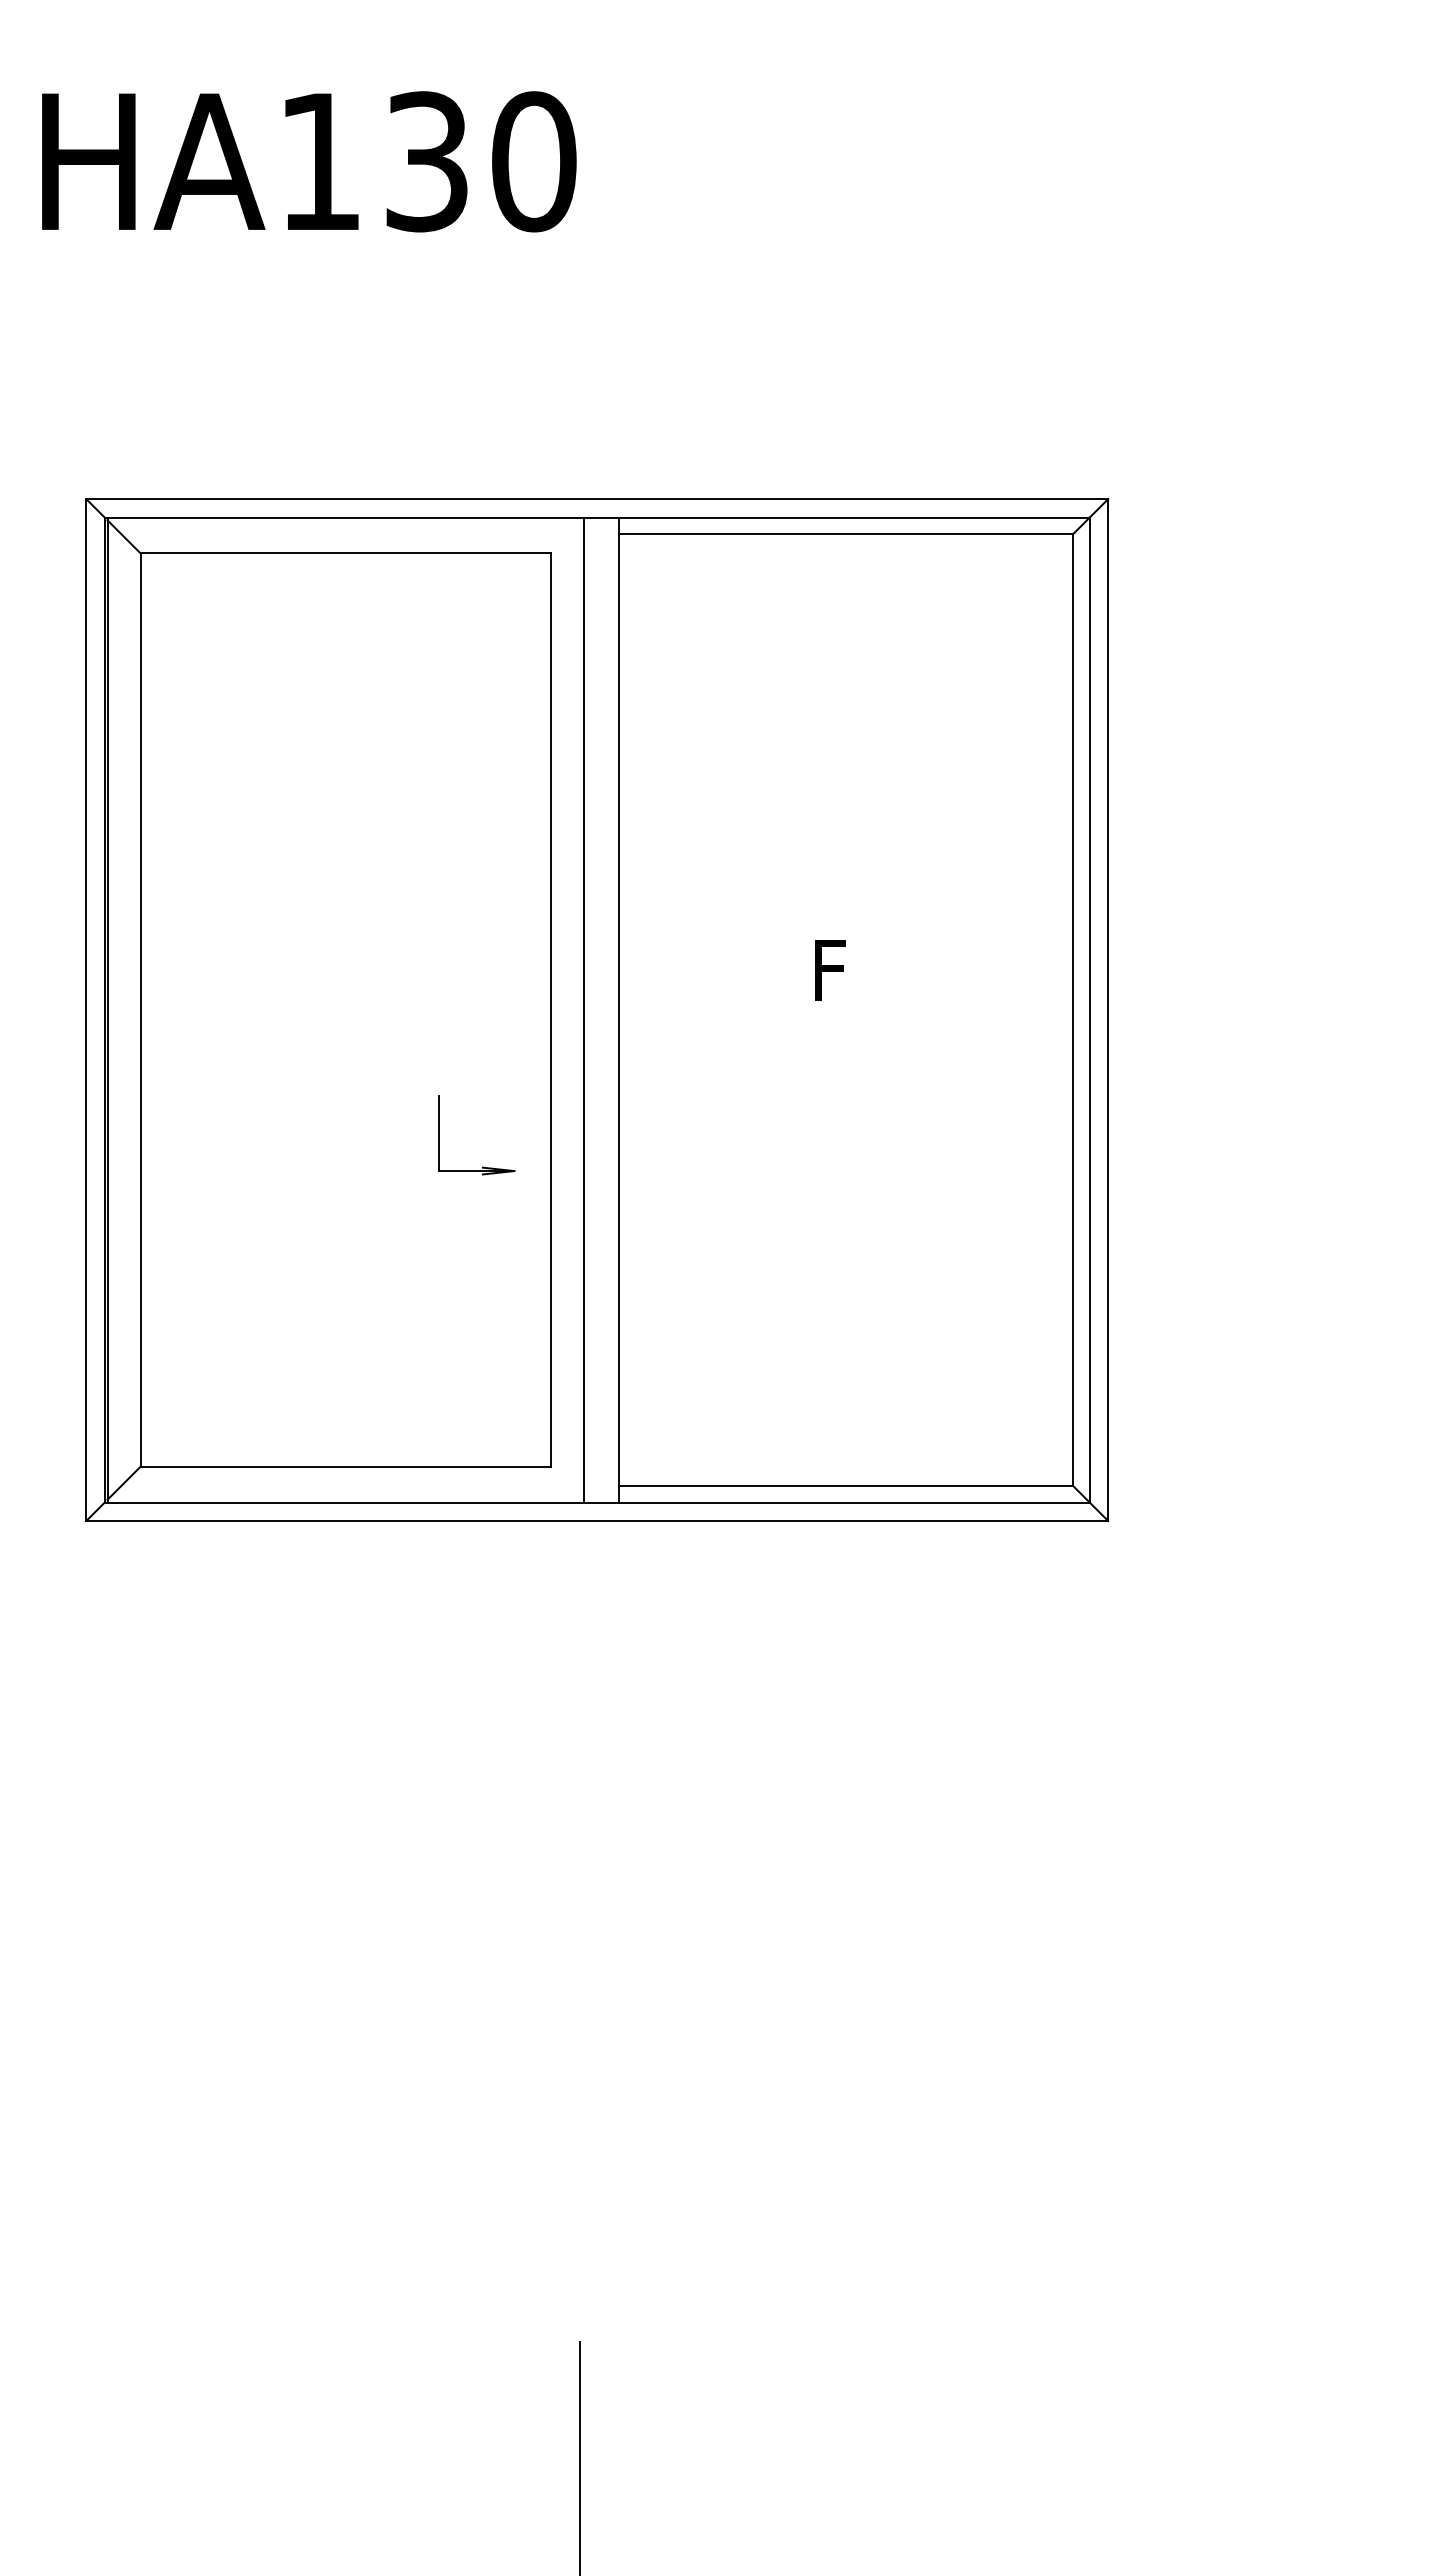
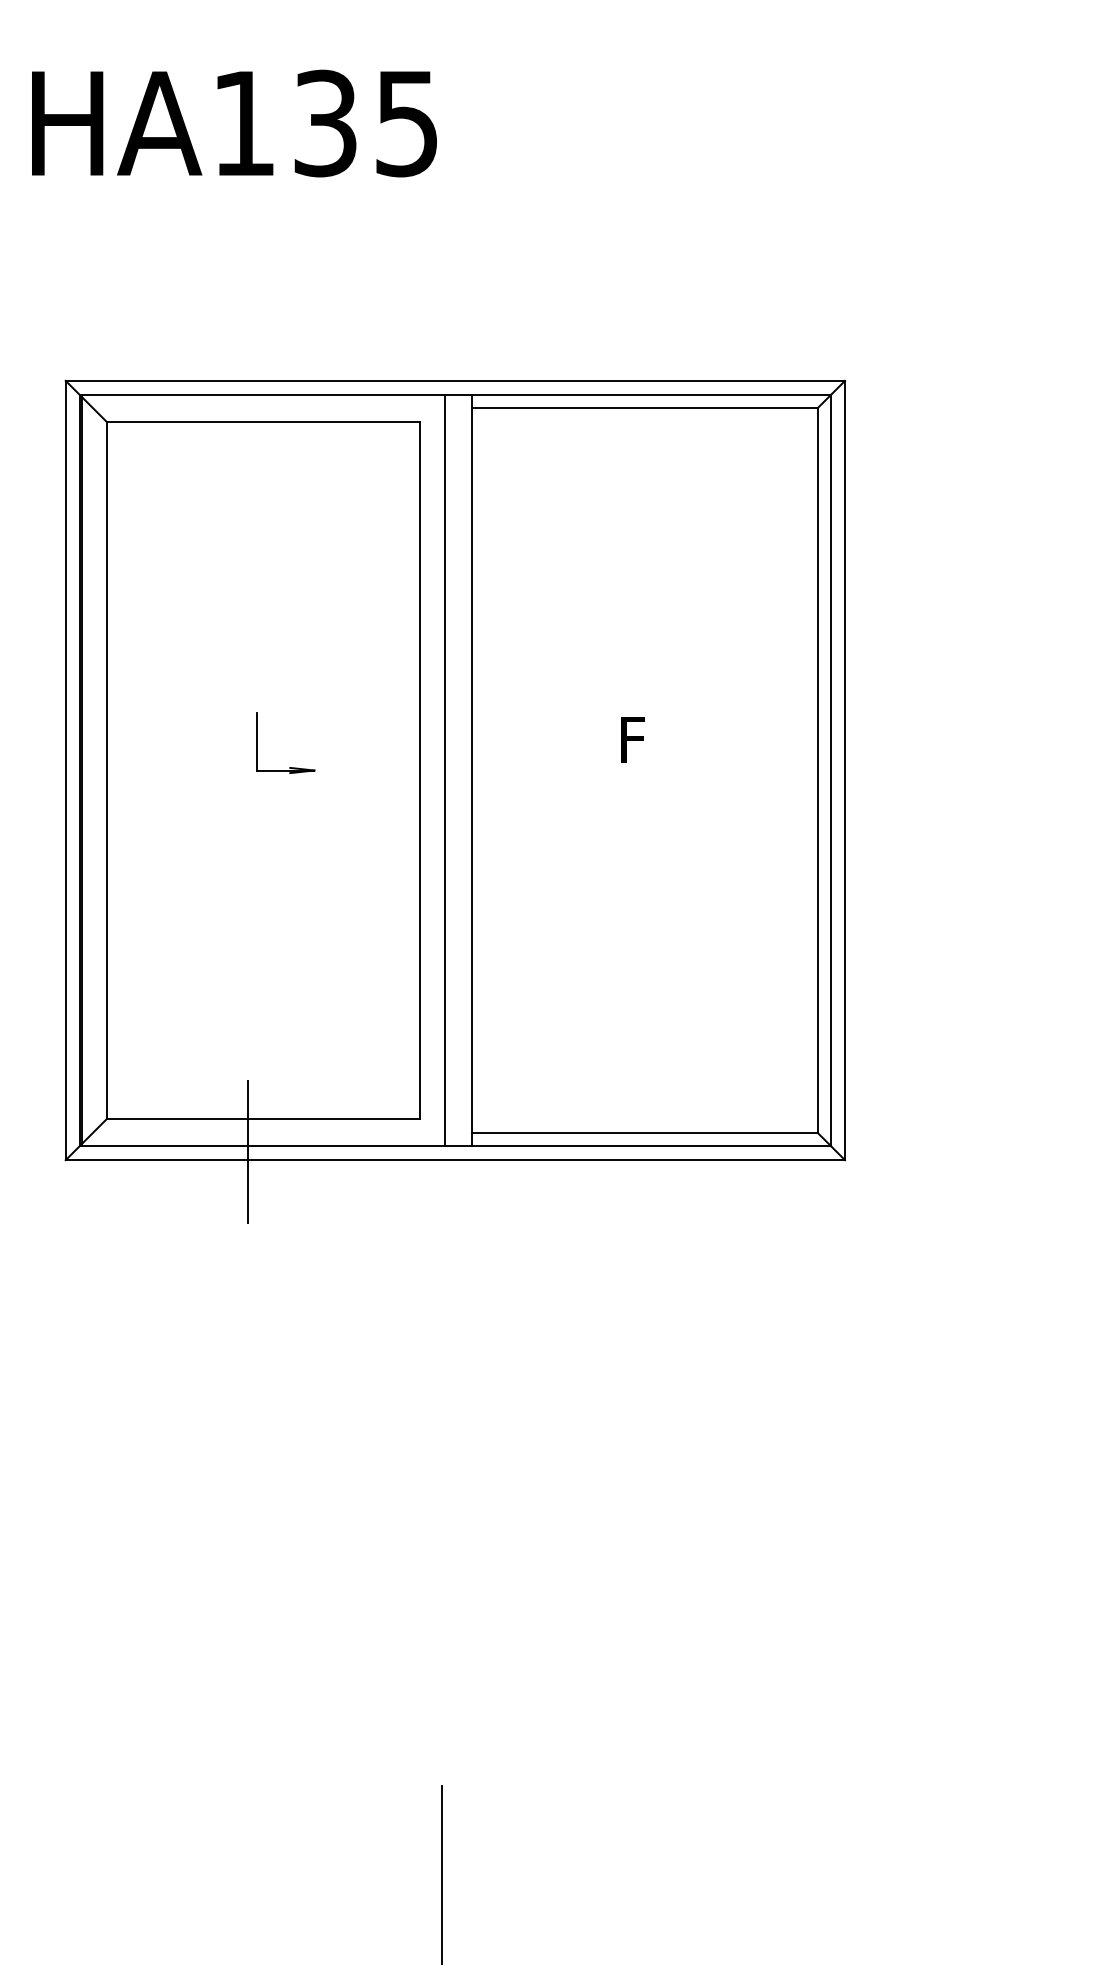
text: (534, 161) -> (407, 123), HA130 -> HA135
part: (482, 1166) -> (290, 767), moved
line: (325, 1510) -> (248, 1152), added

